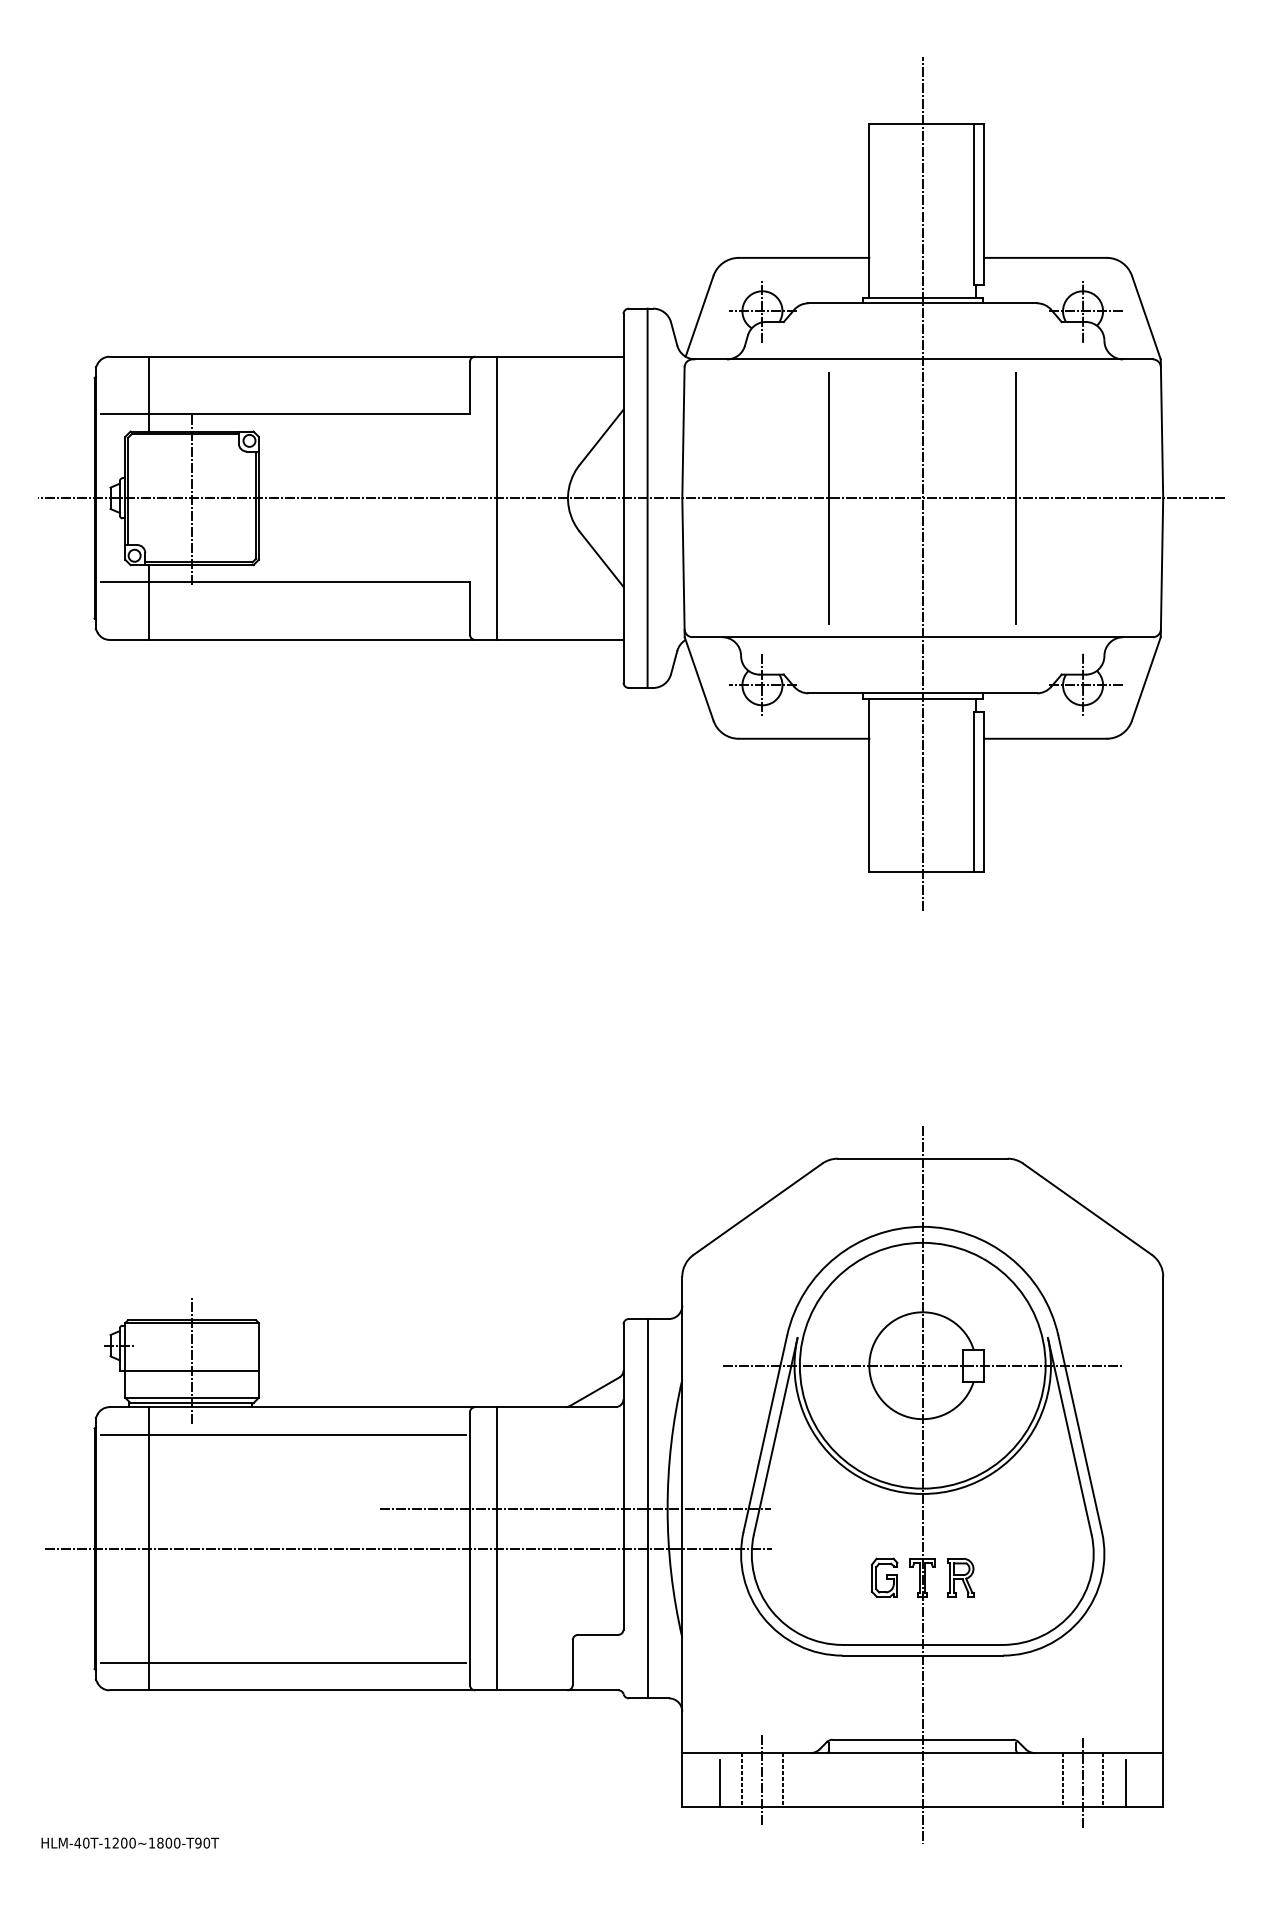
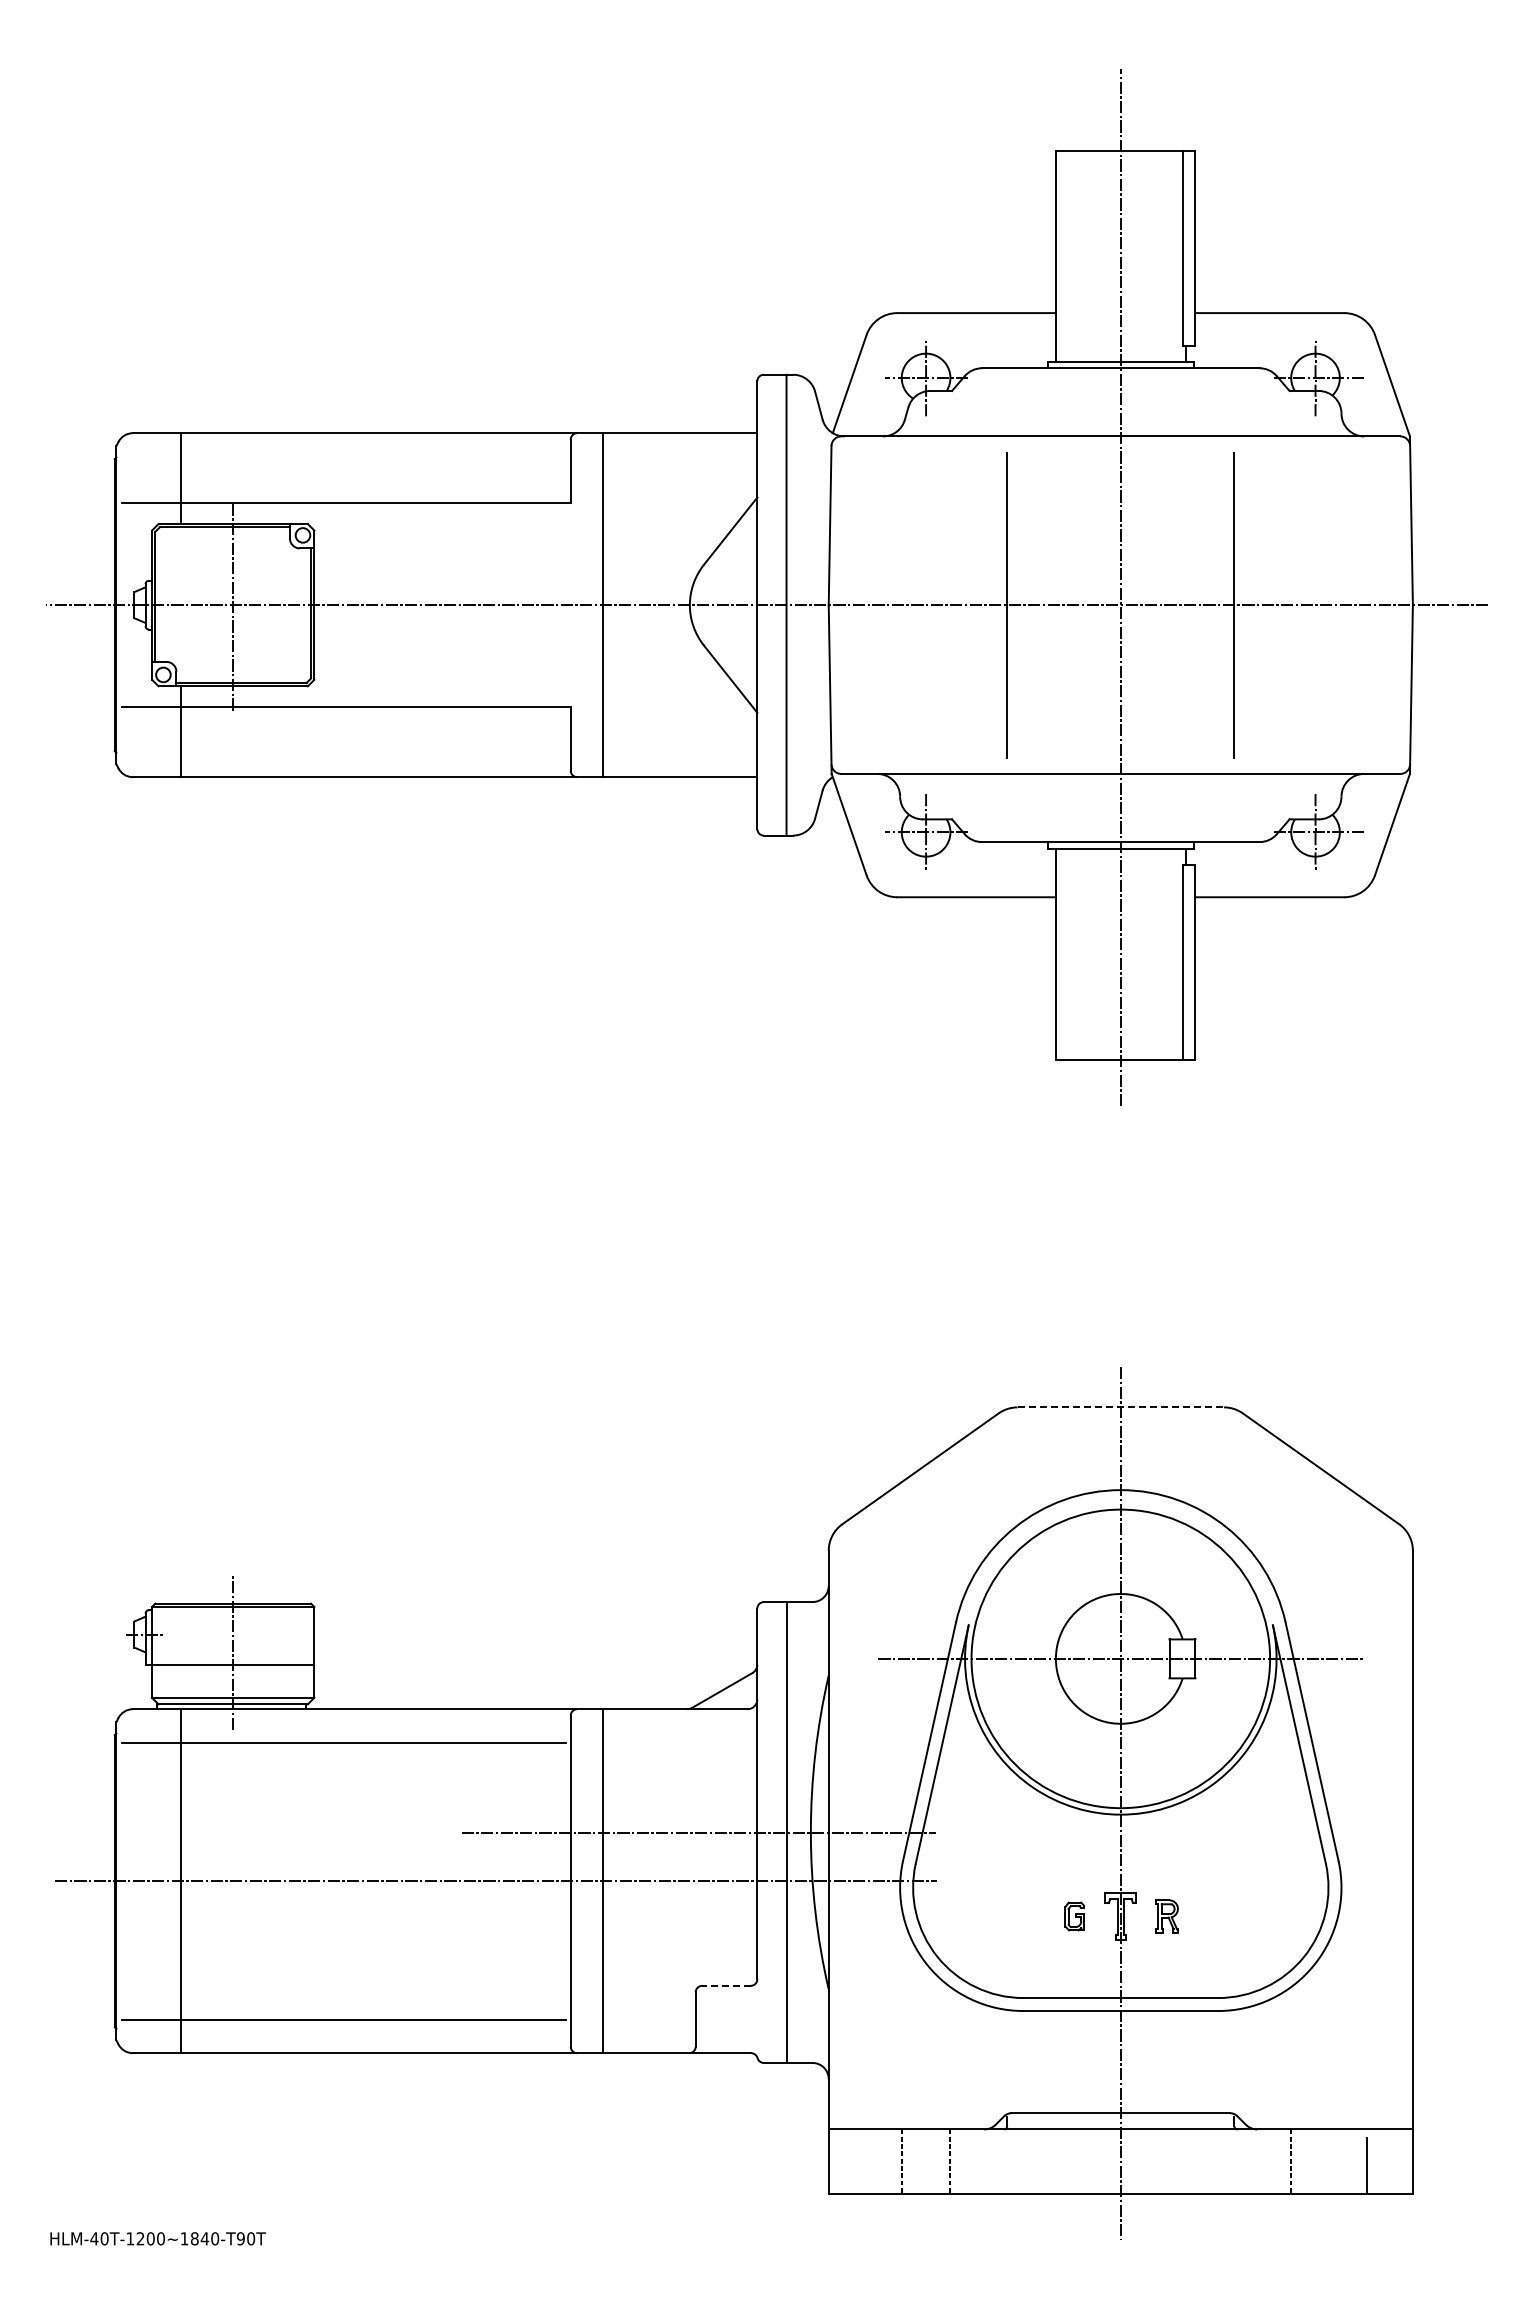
line: (923, 1158) -> (1121, 1407), solid -> dashed
part: (884, 1577) -> (1074, 1916), size x0.6
part: (961, 1577) -> (1167, 1916), size x0.7
line: (598, 1634) -> (726, 1985), solid -> dashed
line: (1102, 1779) -> (1339, 2161), removed
line: (762, 1780) -> (926, 2162), removed
line: (1083, 1782) -> (1315, 2165), removed
line: (719, 1783) -> (874, 2166), removed
text: (168, 1842) -> (204, 2238), HLM-40T-1200~1800-T90T -> HLM-40T-1200~1840-T90T

